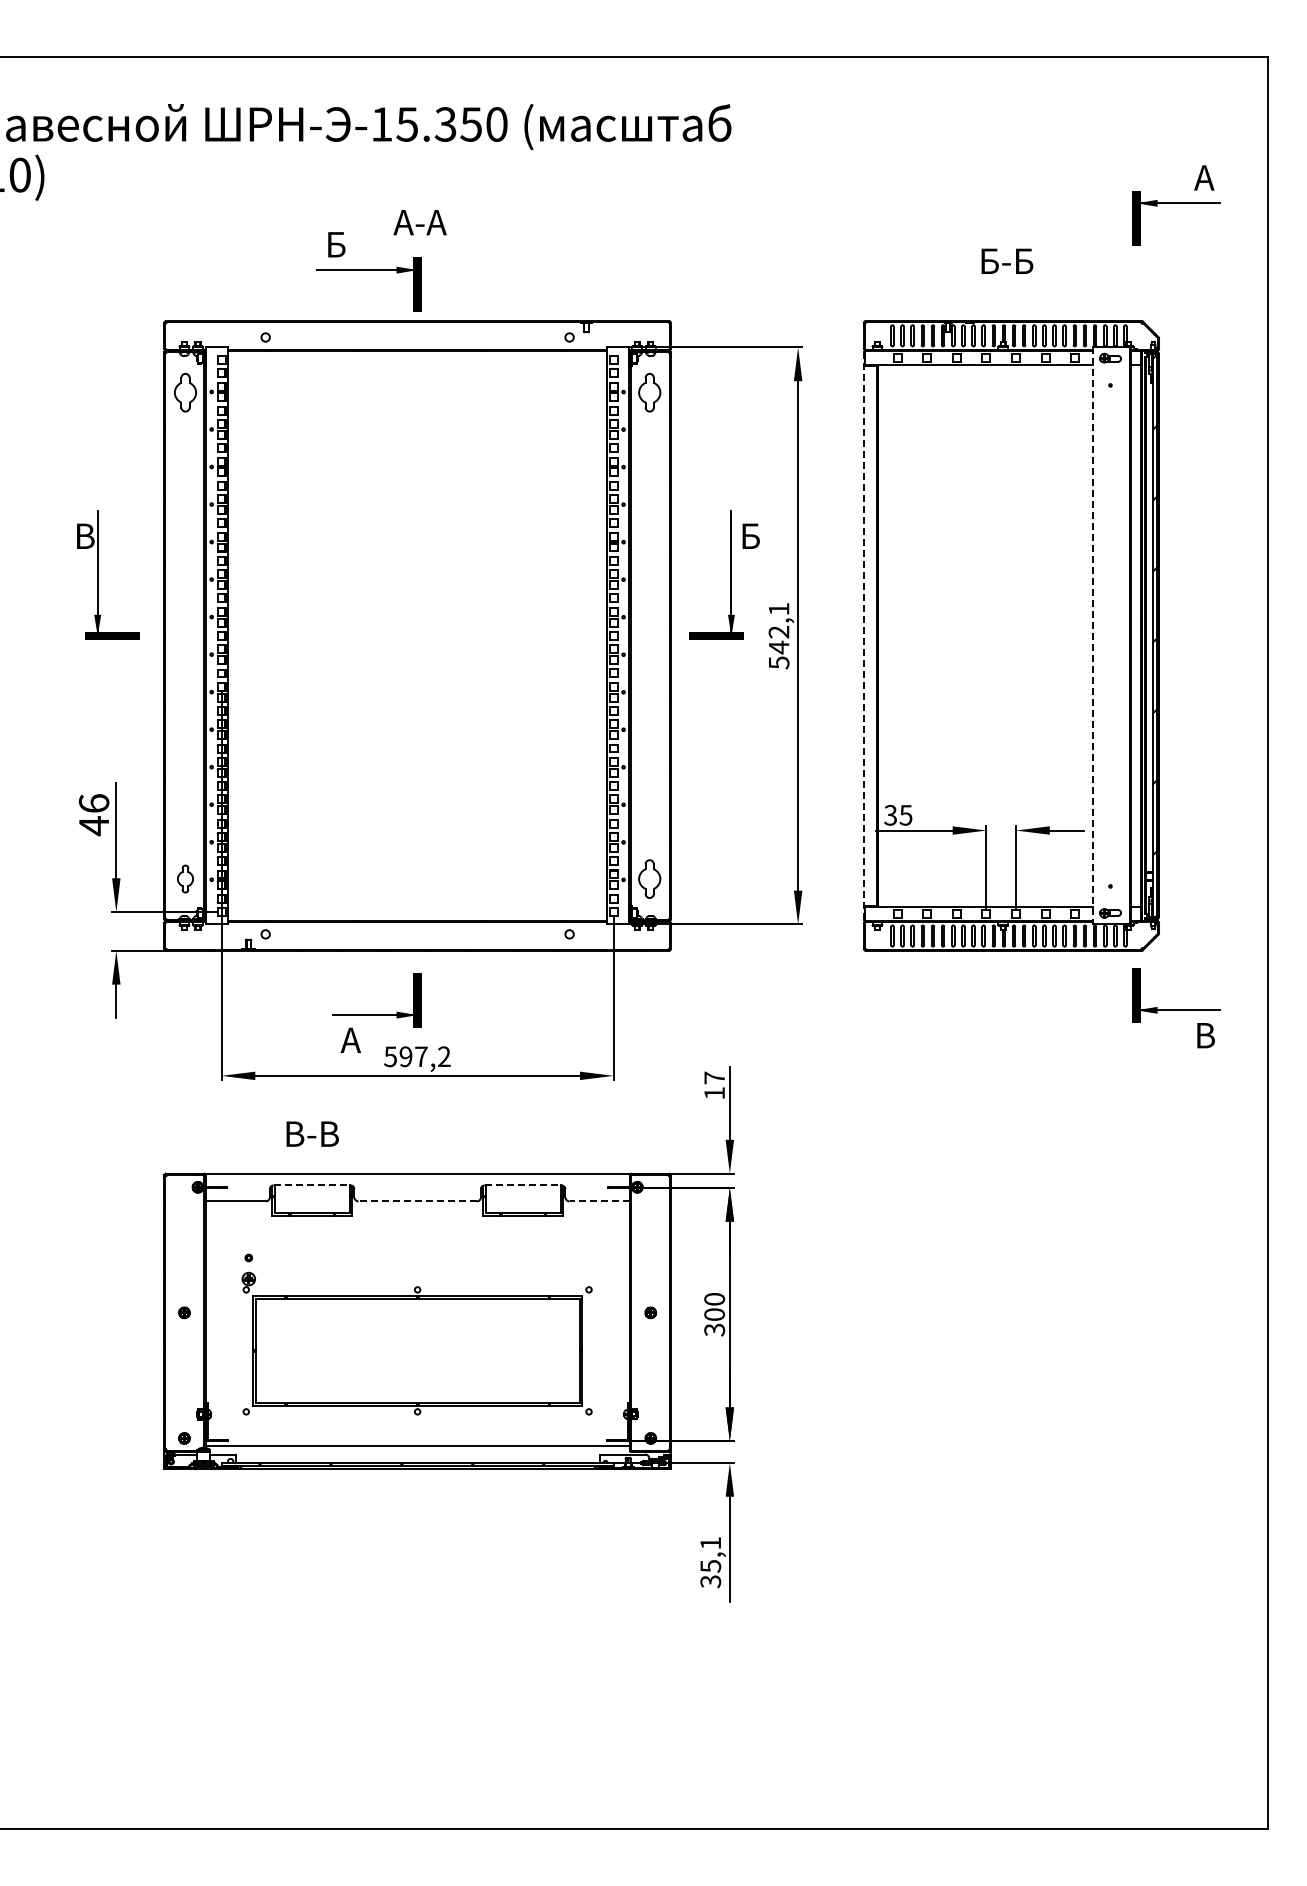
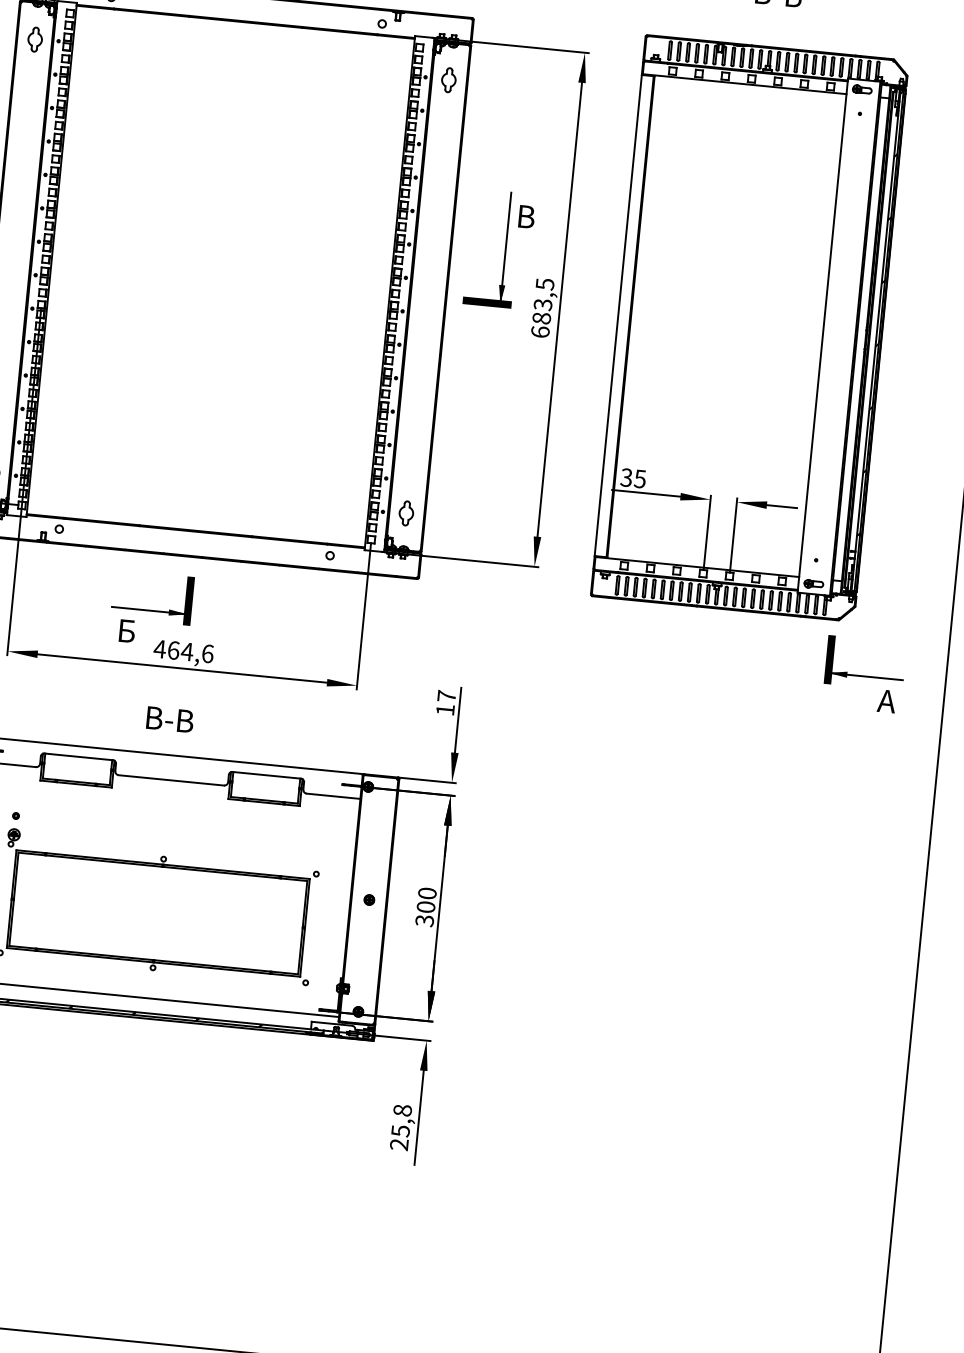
part: (185, 392) -> (35, 39), size x0.71
part: (649, 392) -> (448, 79), size x0.71
text: (753, 534) -> (528, 215), Б -> В
line: (863, 635) -> (618, 315), dashed -> solid
line: (1093, 635) -> (822, 335), dashed -> solid
text: (778, 636) -> (542, 308), 542,1 -> 683,5
part: (649, 878) -> (406, 512), size x0.71
text: (1204, 1035) -> (886, 701), В -> А
text: (350, 1039) -> (125, 630), А -> Б
text: (416, 1056) -> (183, 651), 597,2 -> 464,6
text: (312, 1133) -> (170, 719), moved
line: (312, 1185) -> (79, 756), dashed -> solid
line: (523, 1185) -> (267, 775), dashed -> solid
line: (417, 1201) -> (171, 780), dashed -> solid
line: (599, 1201) -> (333, 796), dashed -> solid
text: (710, 1562) -> (400, 1127), 35,1 -> 25,8

